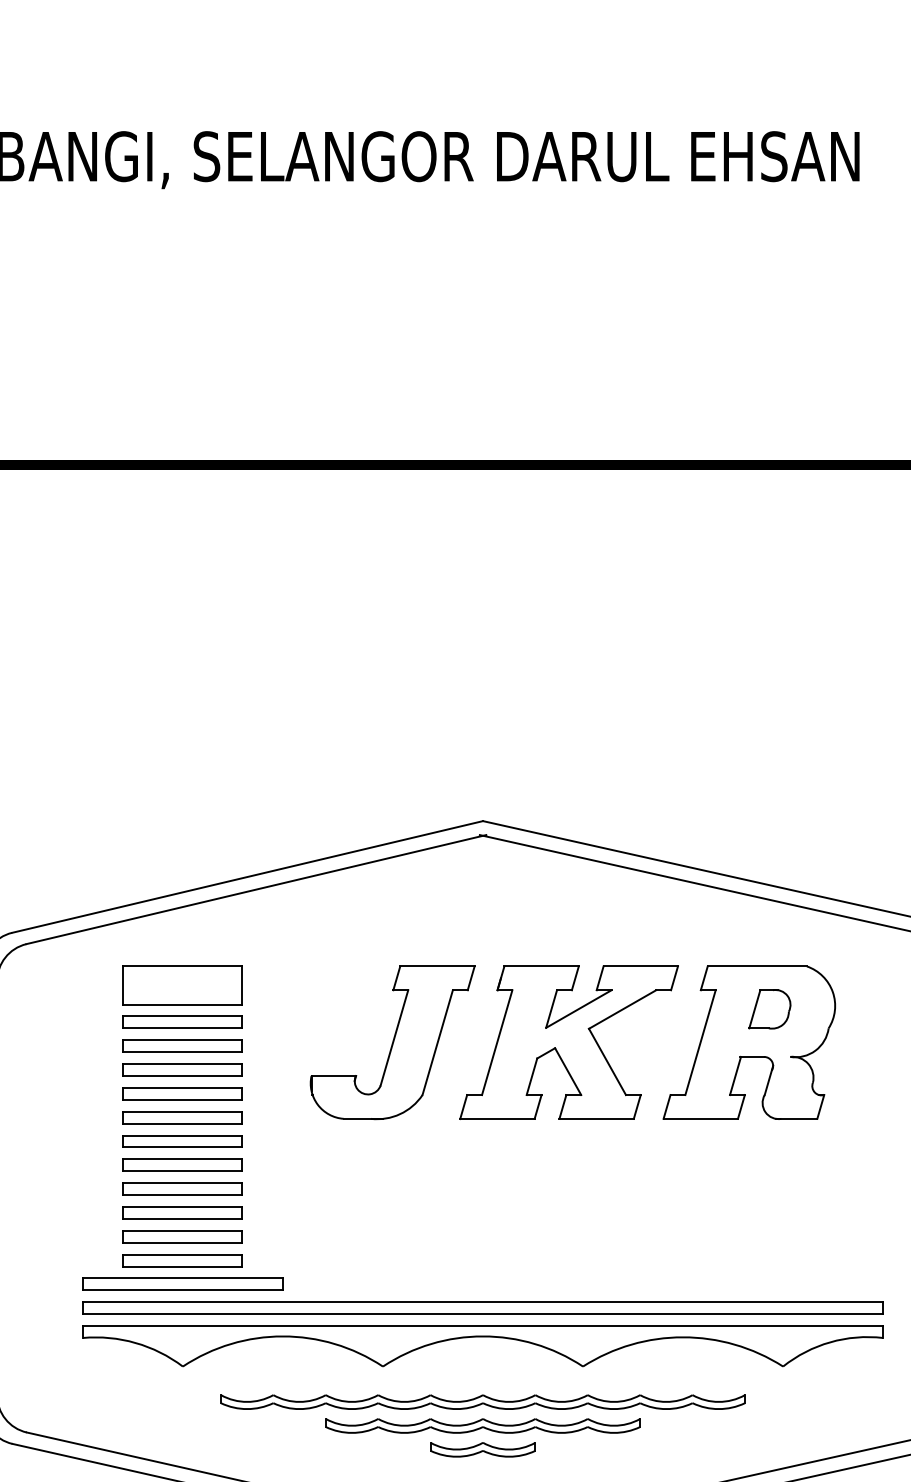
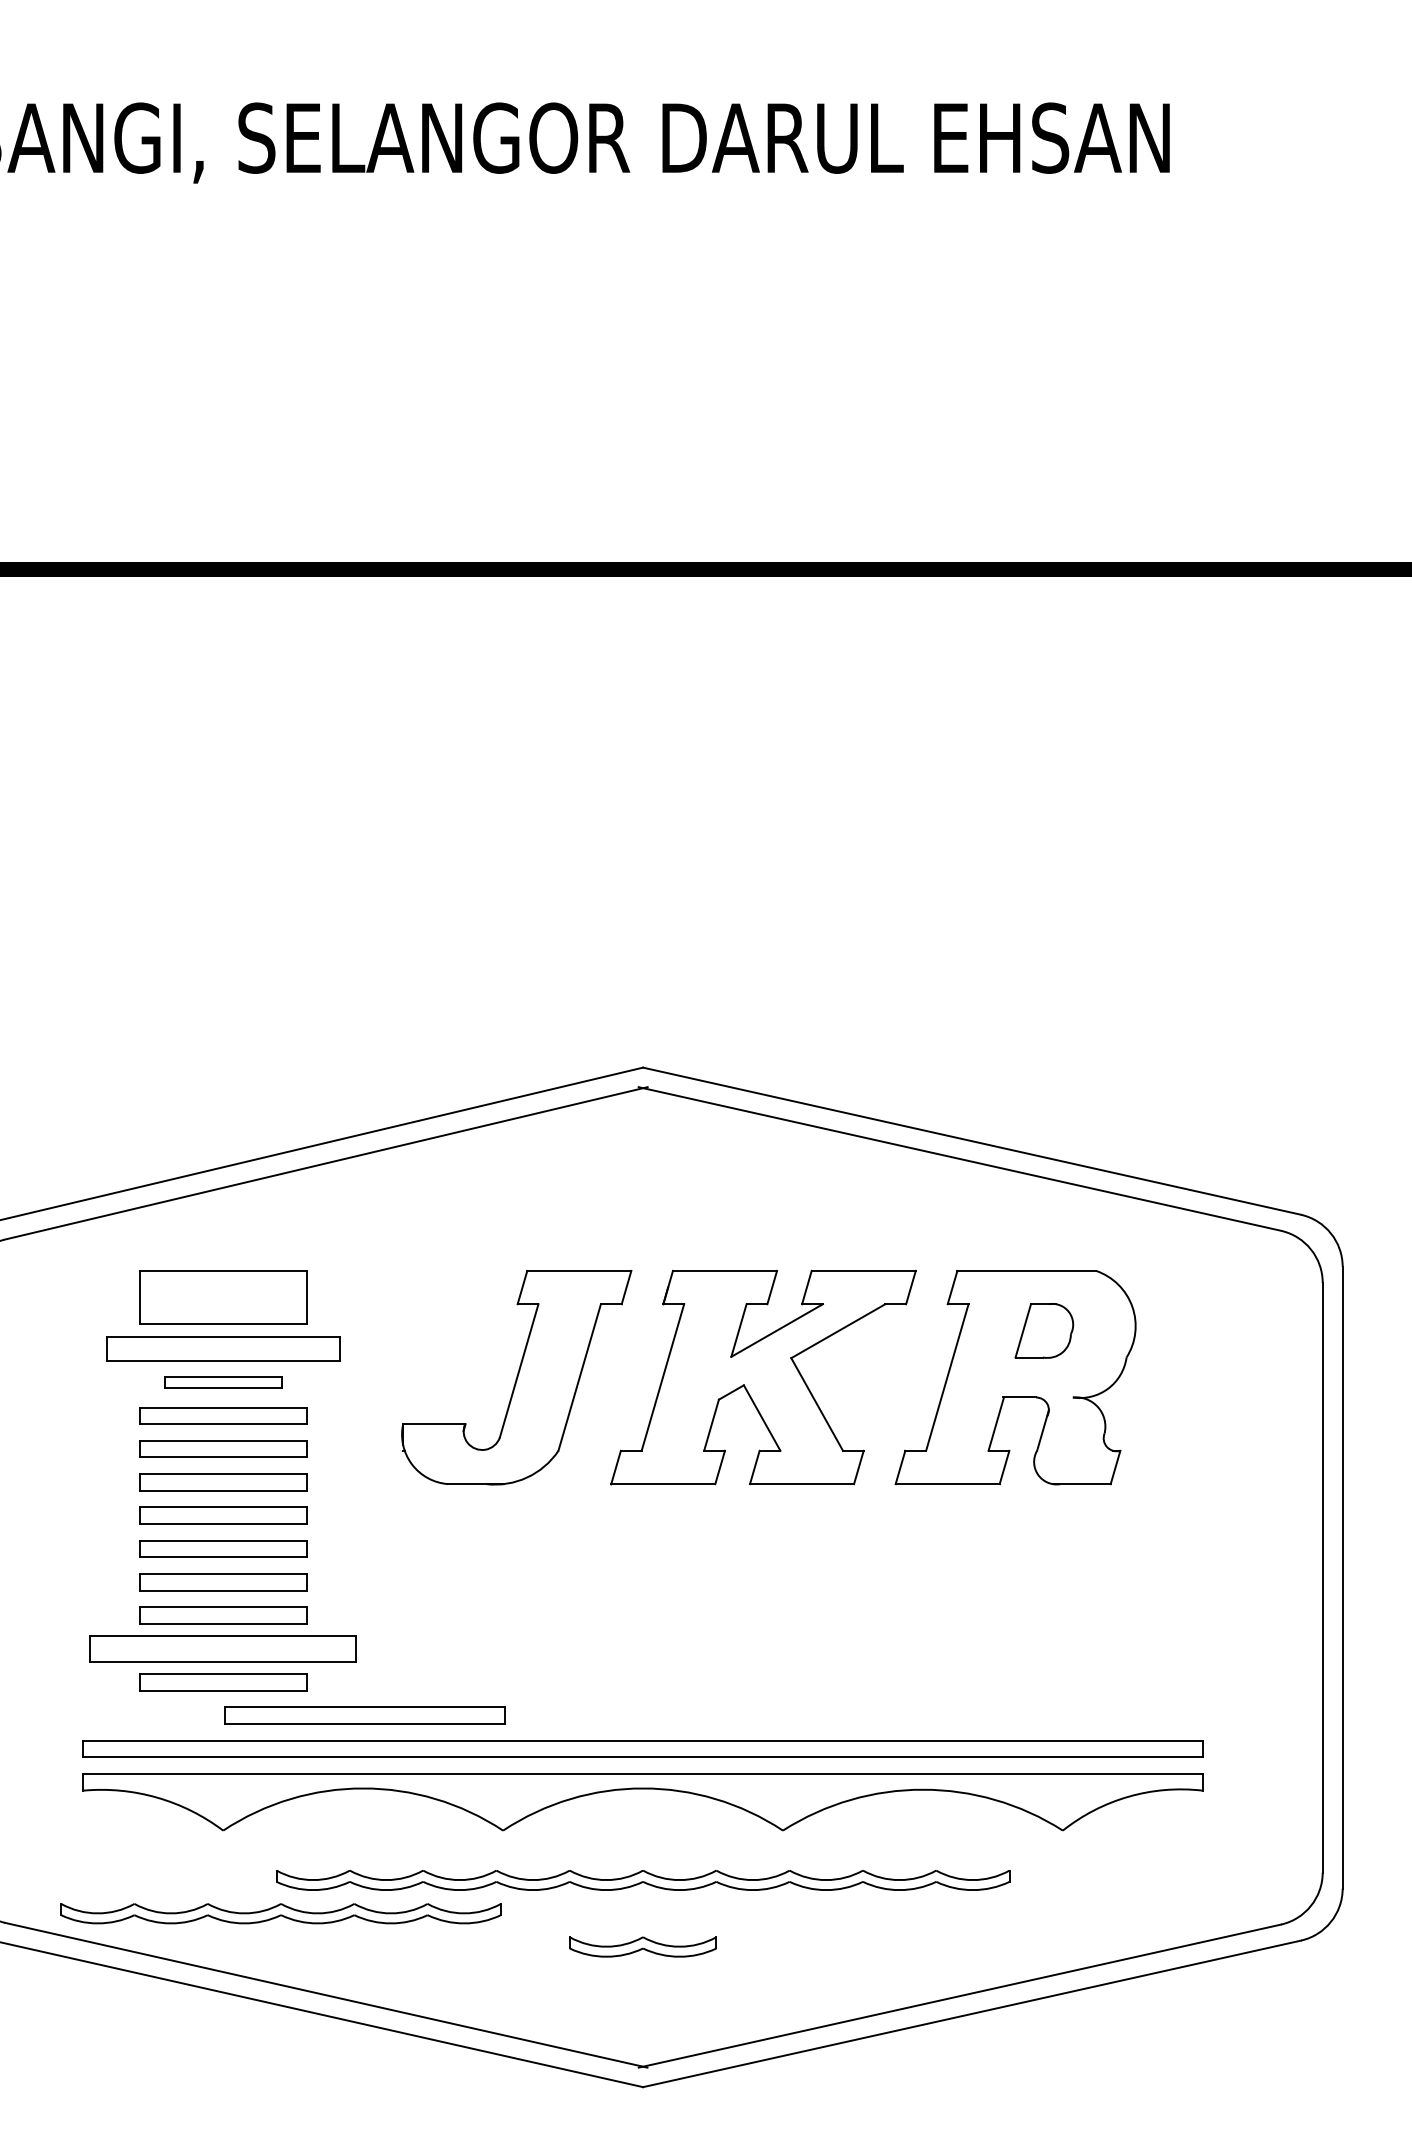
part: (183, 1022) -> (223, 1349), size x1.4
part: (183, 1046) -> (223, 1382), size x0.7
part: (183, 1236) -> (223, 1648), size x1.6
part: (182, 1284) -> (364, 1715), moved
part: (482, 1425) -> (280, 1913), moved

